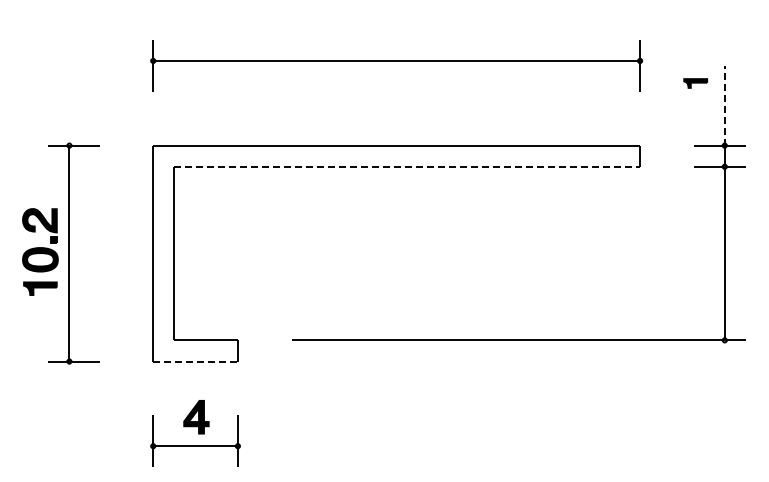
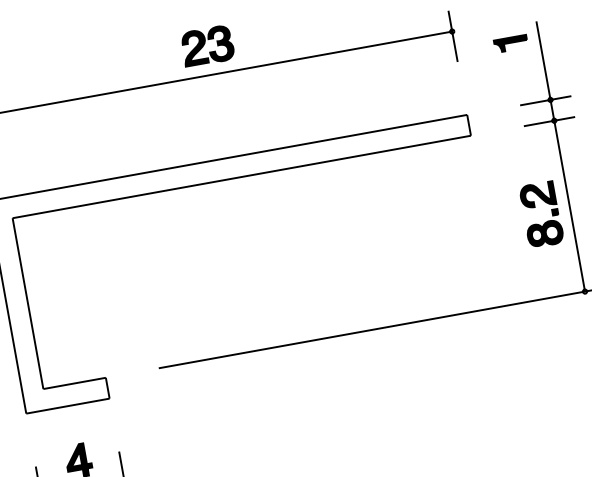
part: (396, 31) -> (207, 45), added
part: (695, 83) -> (510, 43), size x1.43
line: (724, 105) -> (543, 60), dashed -> solid
line: (407, 166) -> (241, 176), dashed -> solid
part: (698, 264) -> (545, 221), added
line: (196, 361) -> (68, 405), dashed -> solid

